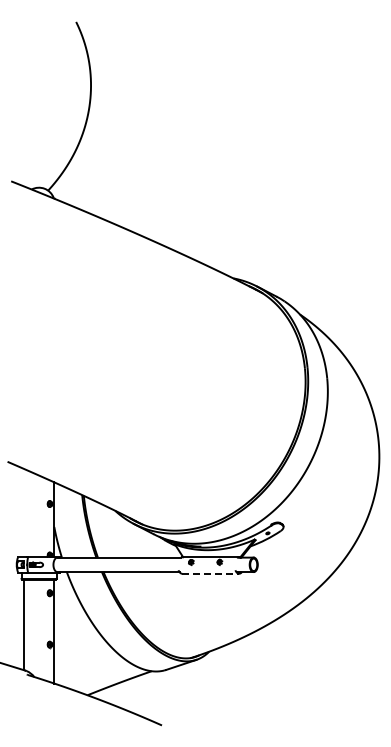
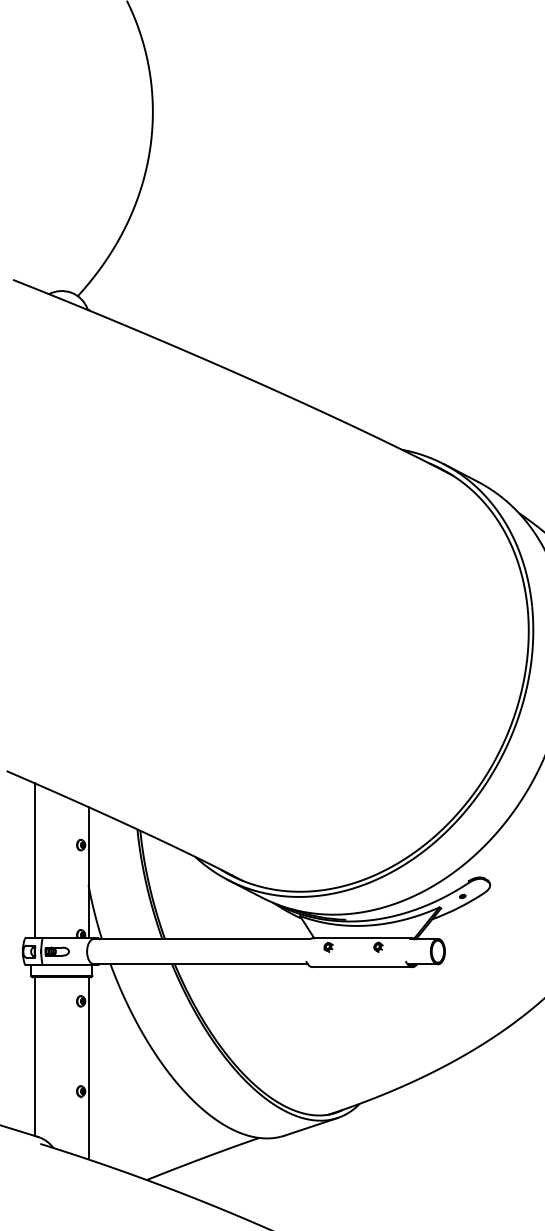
line: (23, 512) -> (34, 859), added
line: (211, 573) -> (363, 966), dashed -> solid

